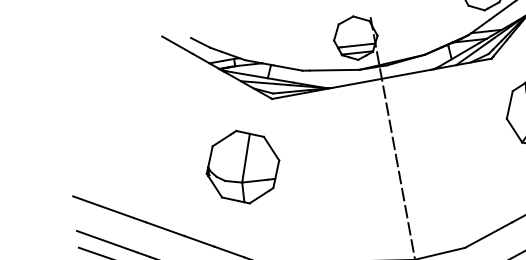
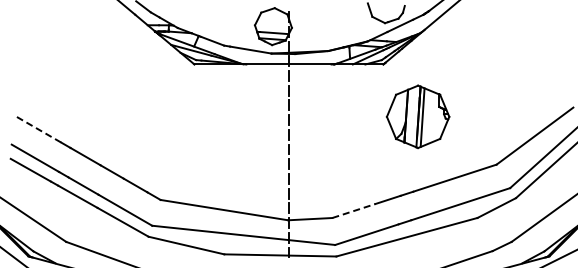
part: (242, 166) -> (159, 116), removed
line: (103, 206) -> (37, 128), solid -> dashed
line: (488, 235) -> (353, 211), solid -> dashed

